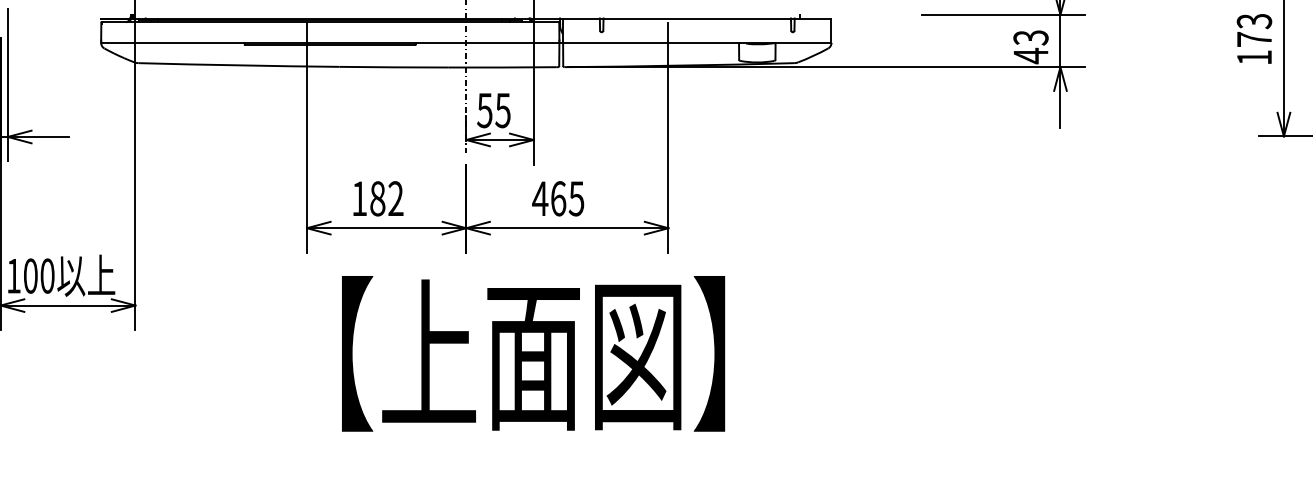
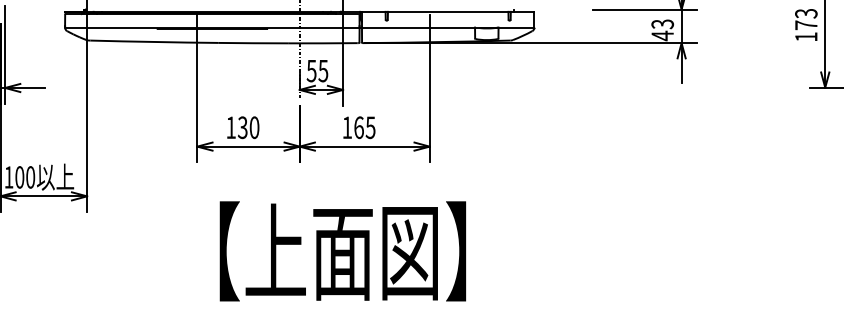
text: (386, 198) -> (248, 127), 182 -> 130
text: (540, 198) -> (347, 127), 465 -> 165
text: (532, 354) -> (342, 251), moved

